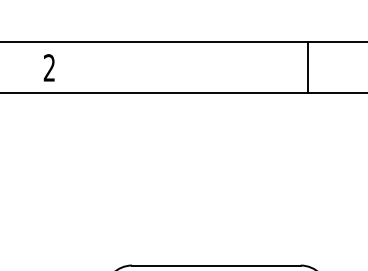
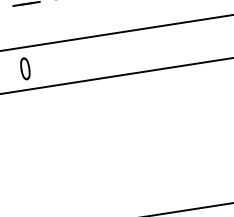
text: (49, 67) -> (25, 68), 2 -> 0

